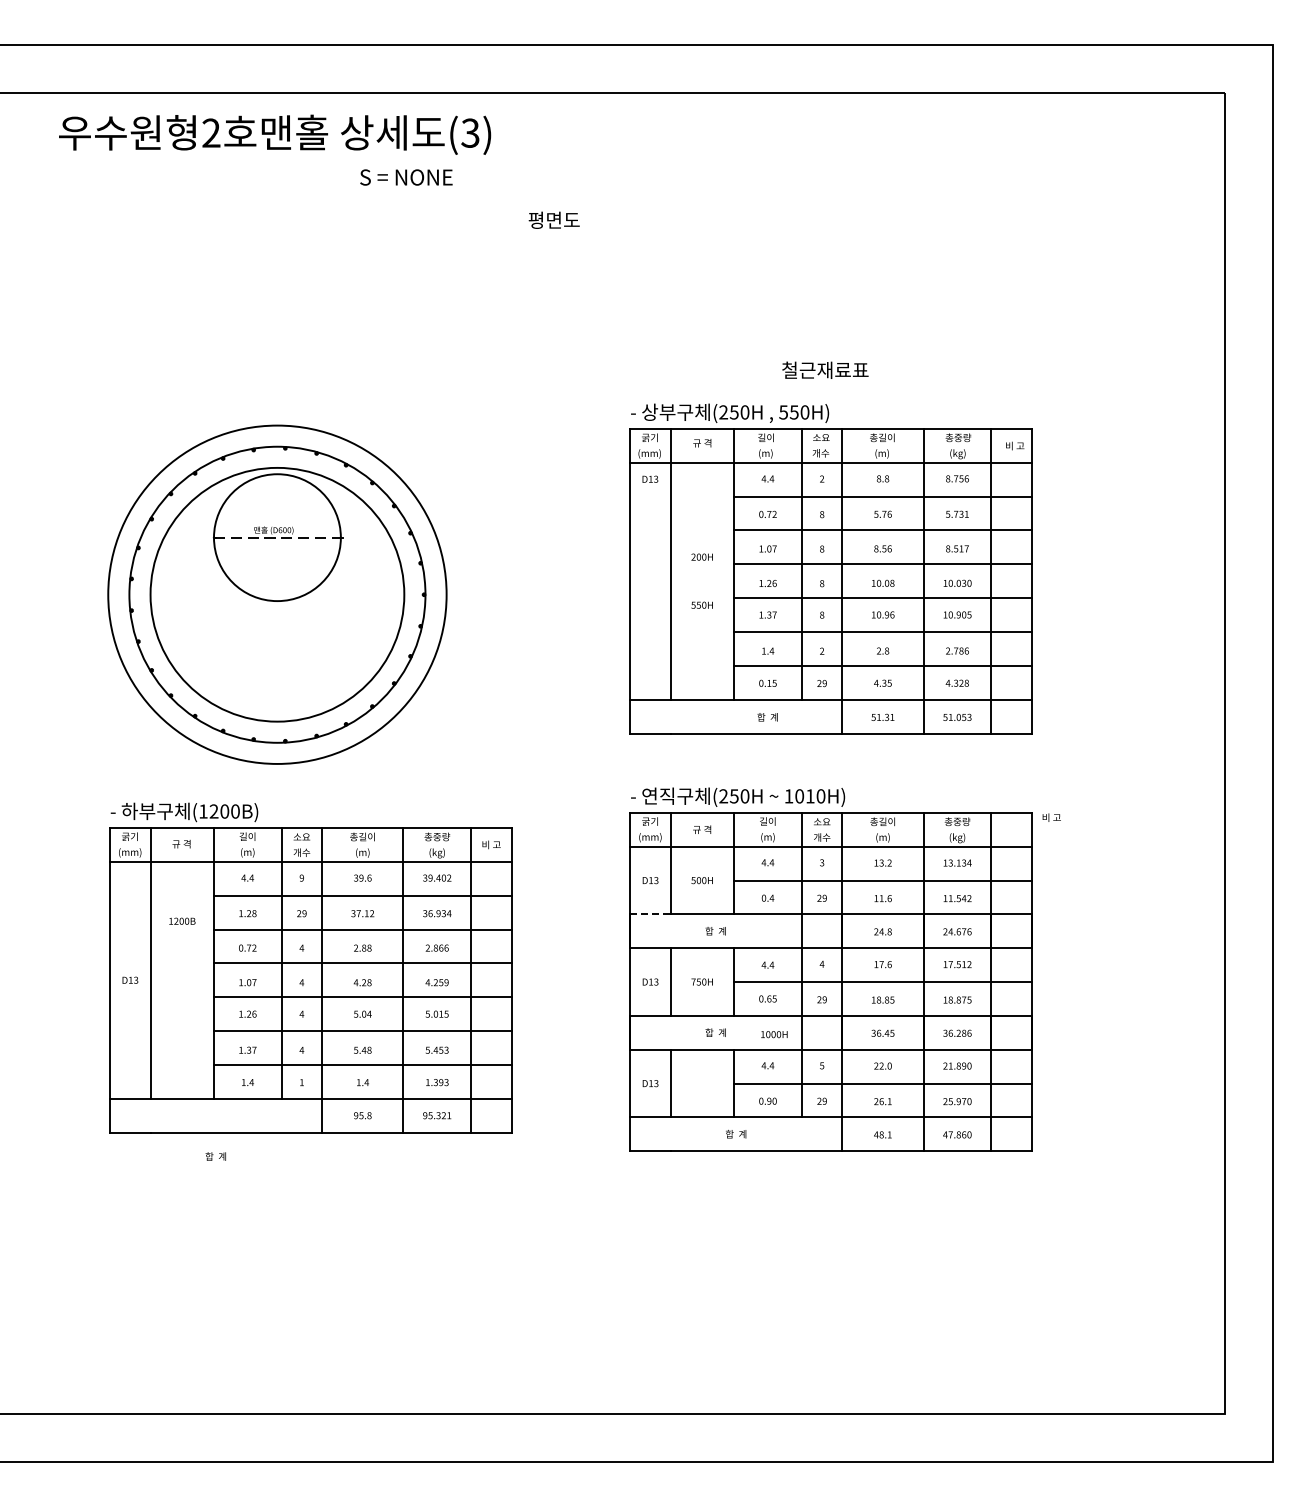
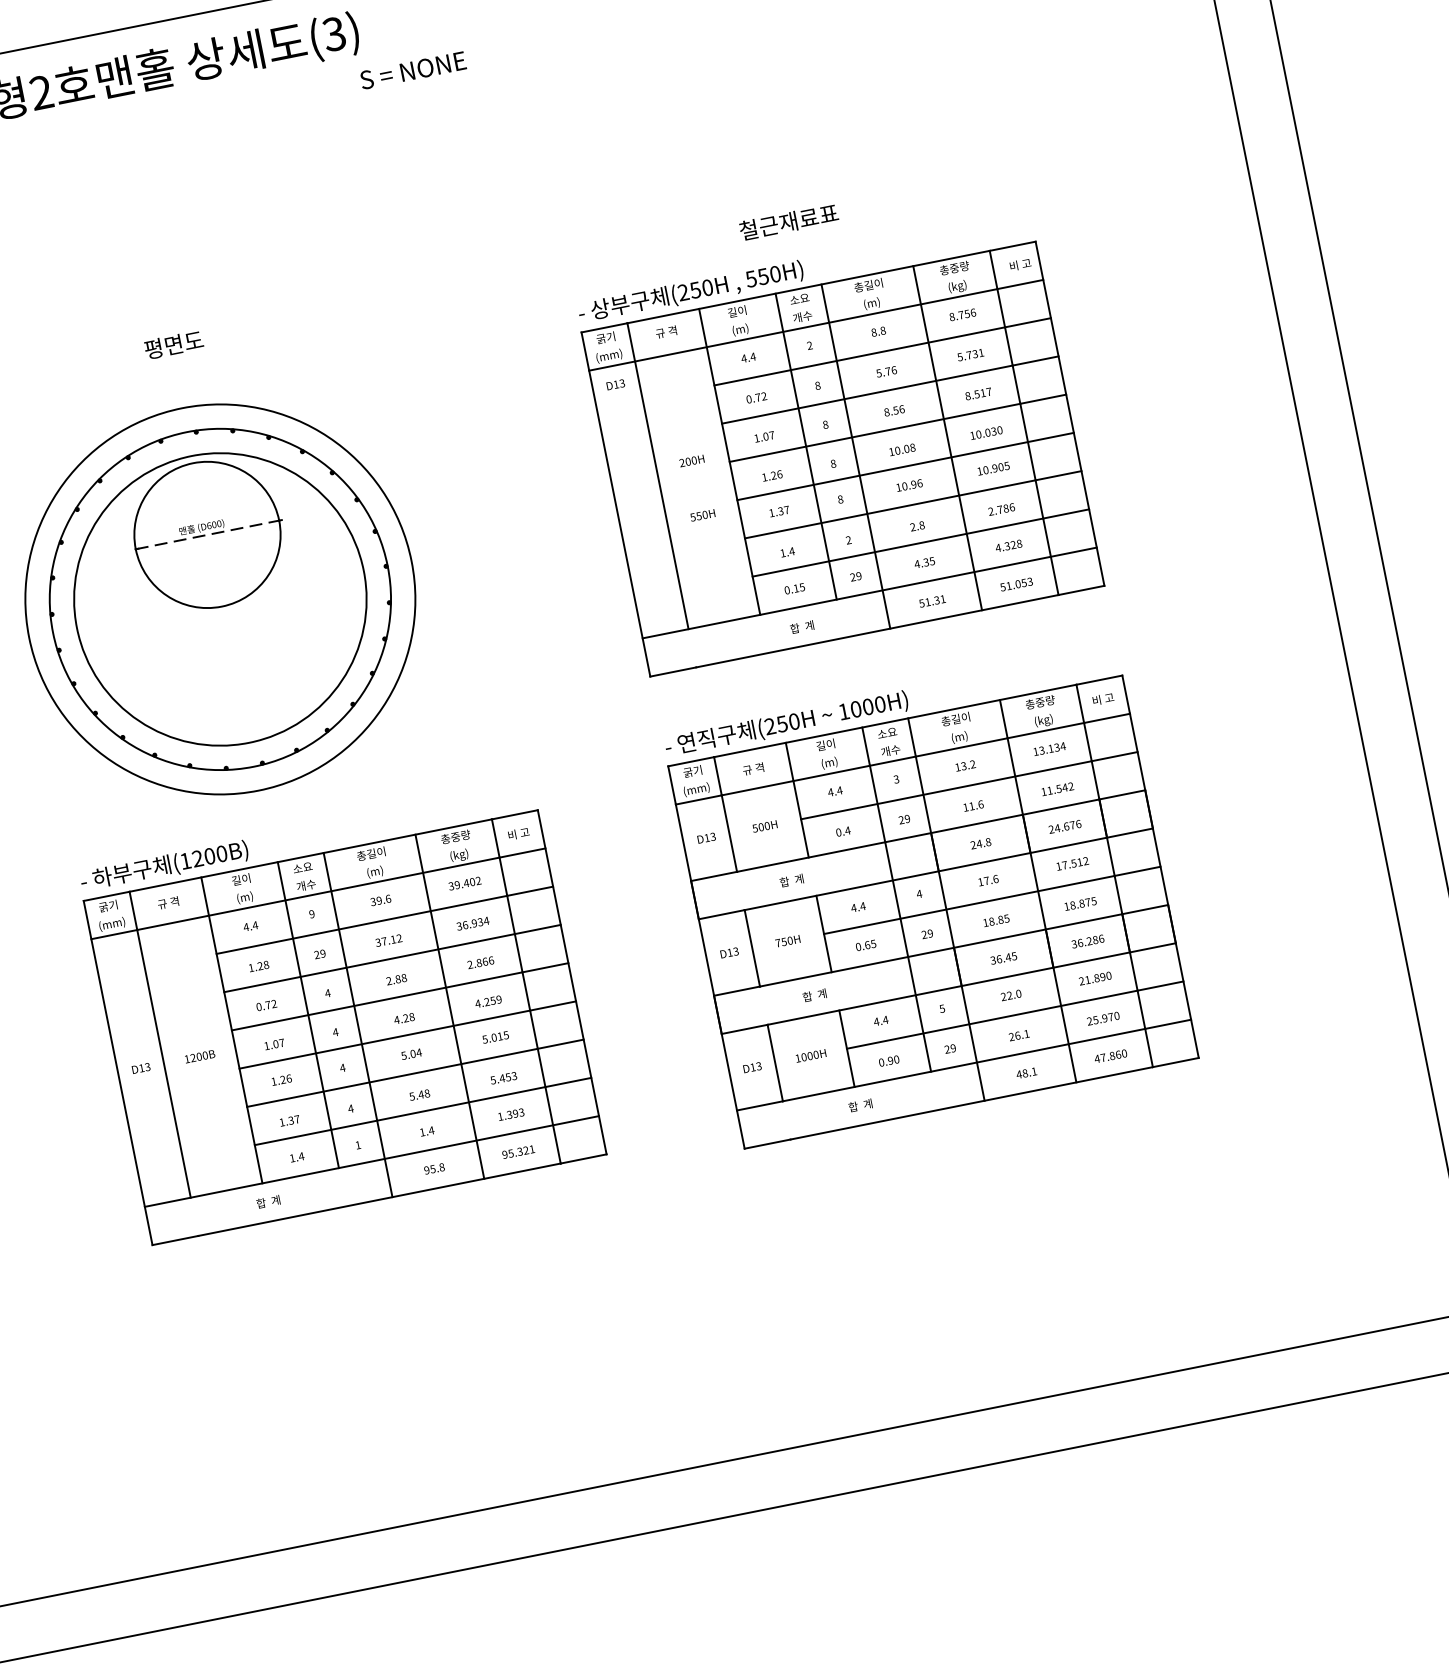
text: (406, 177) -> (413, 70), moved
text: (553, 219) -> (172, 344), moved
text: (810, 796) -> (868, 707), 1010H) -> 1000H)
text: (1051, 817) -> (1103, 698), moved
line: (650, 914) -> (714, 876), dashed -> solid
text: (182, 920) -> (199, 1055), moved
text: (774, 1034) -> (811, 1055), moved
text: (215, 1156) -> (267, 1201), moved

